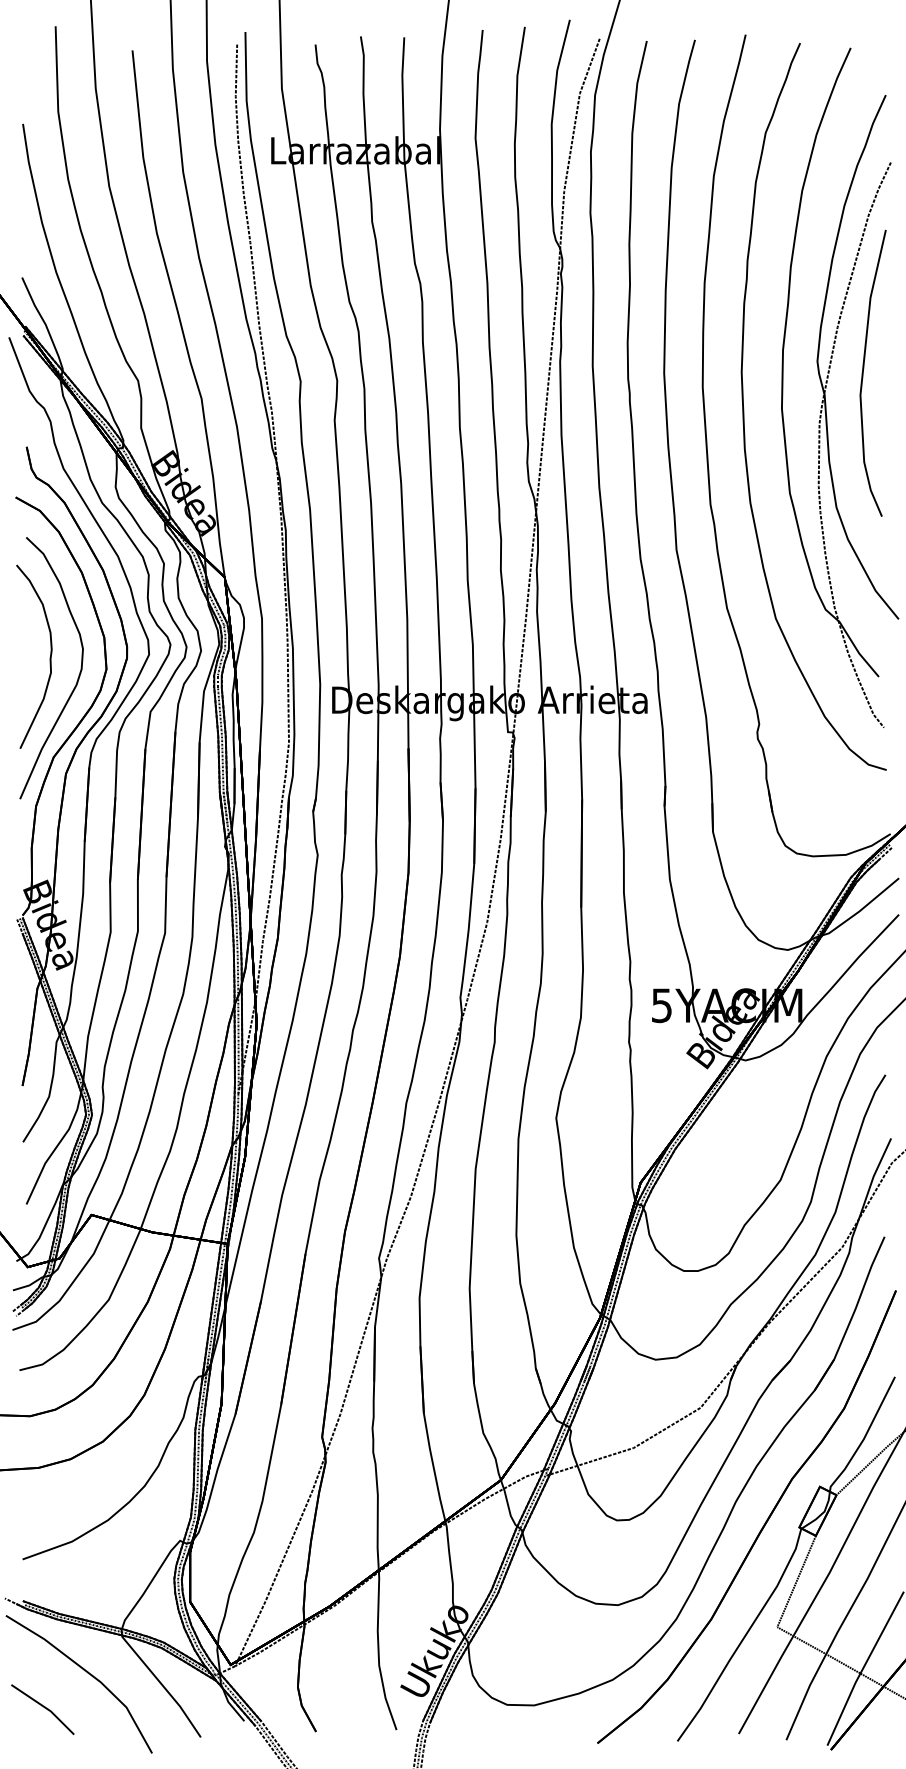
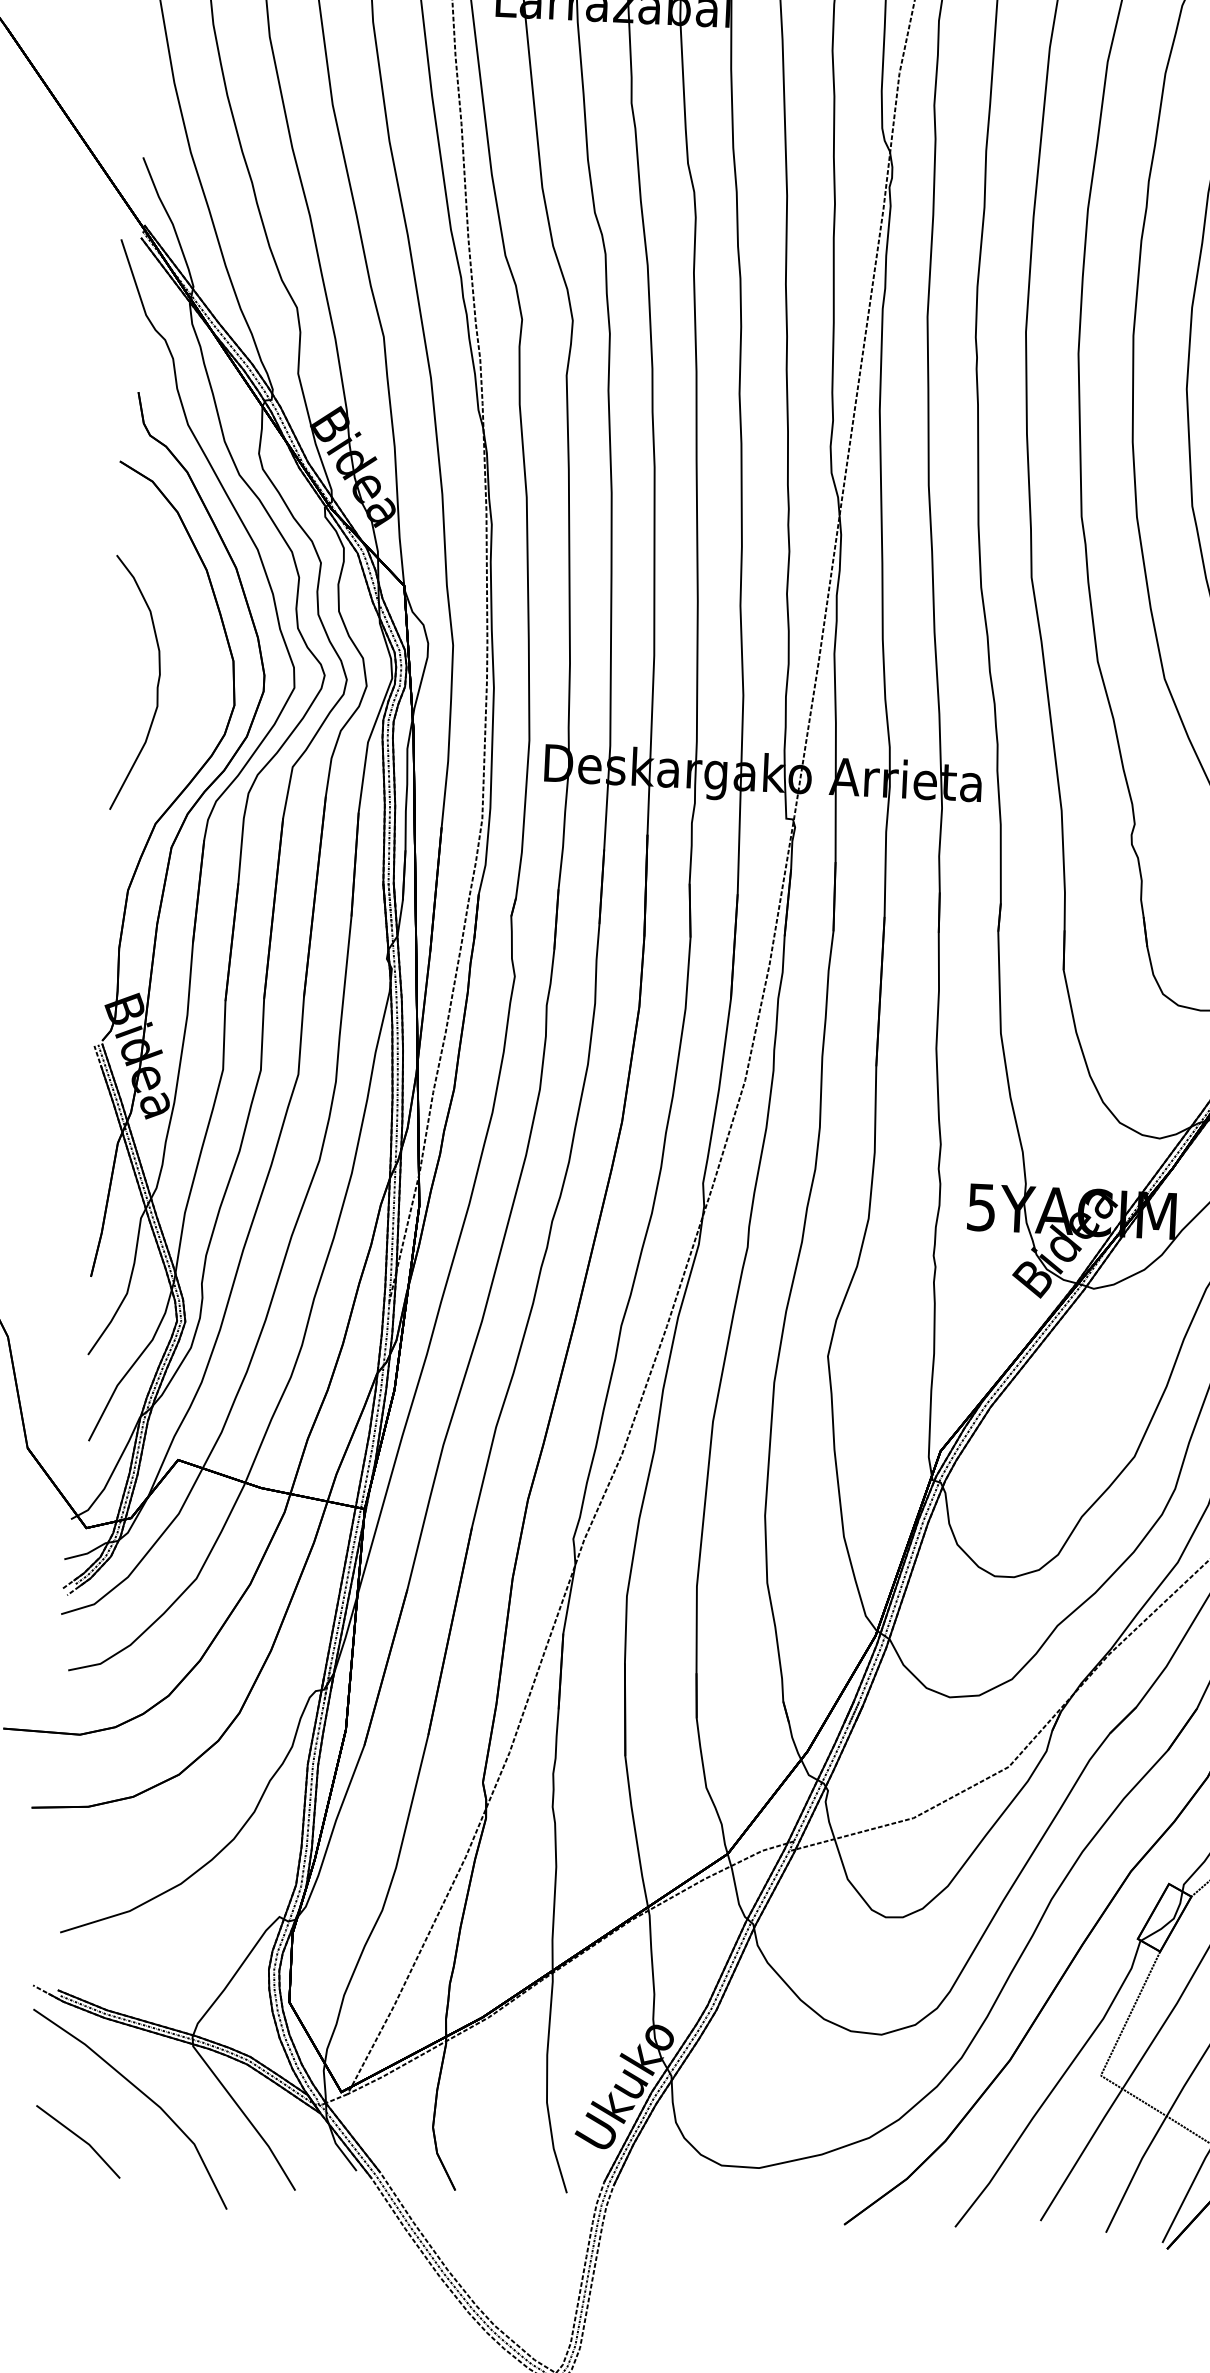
part: (77, 678) -> (193, 716), removed

